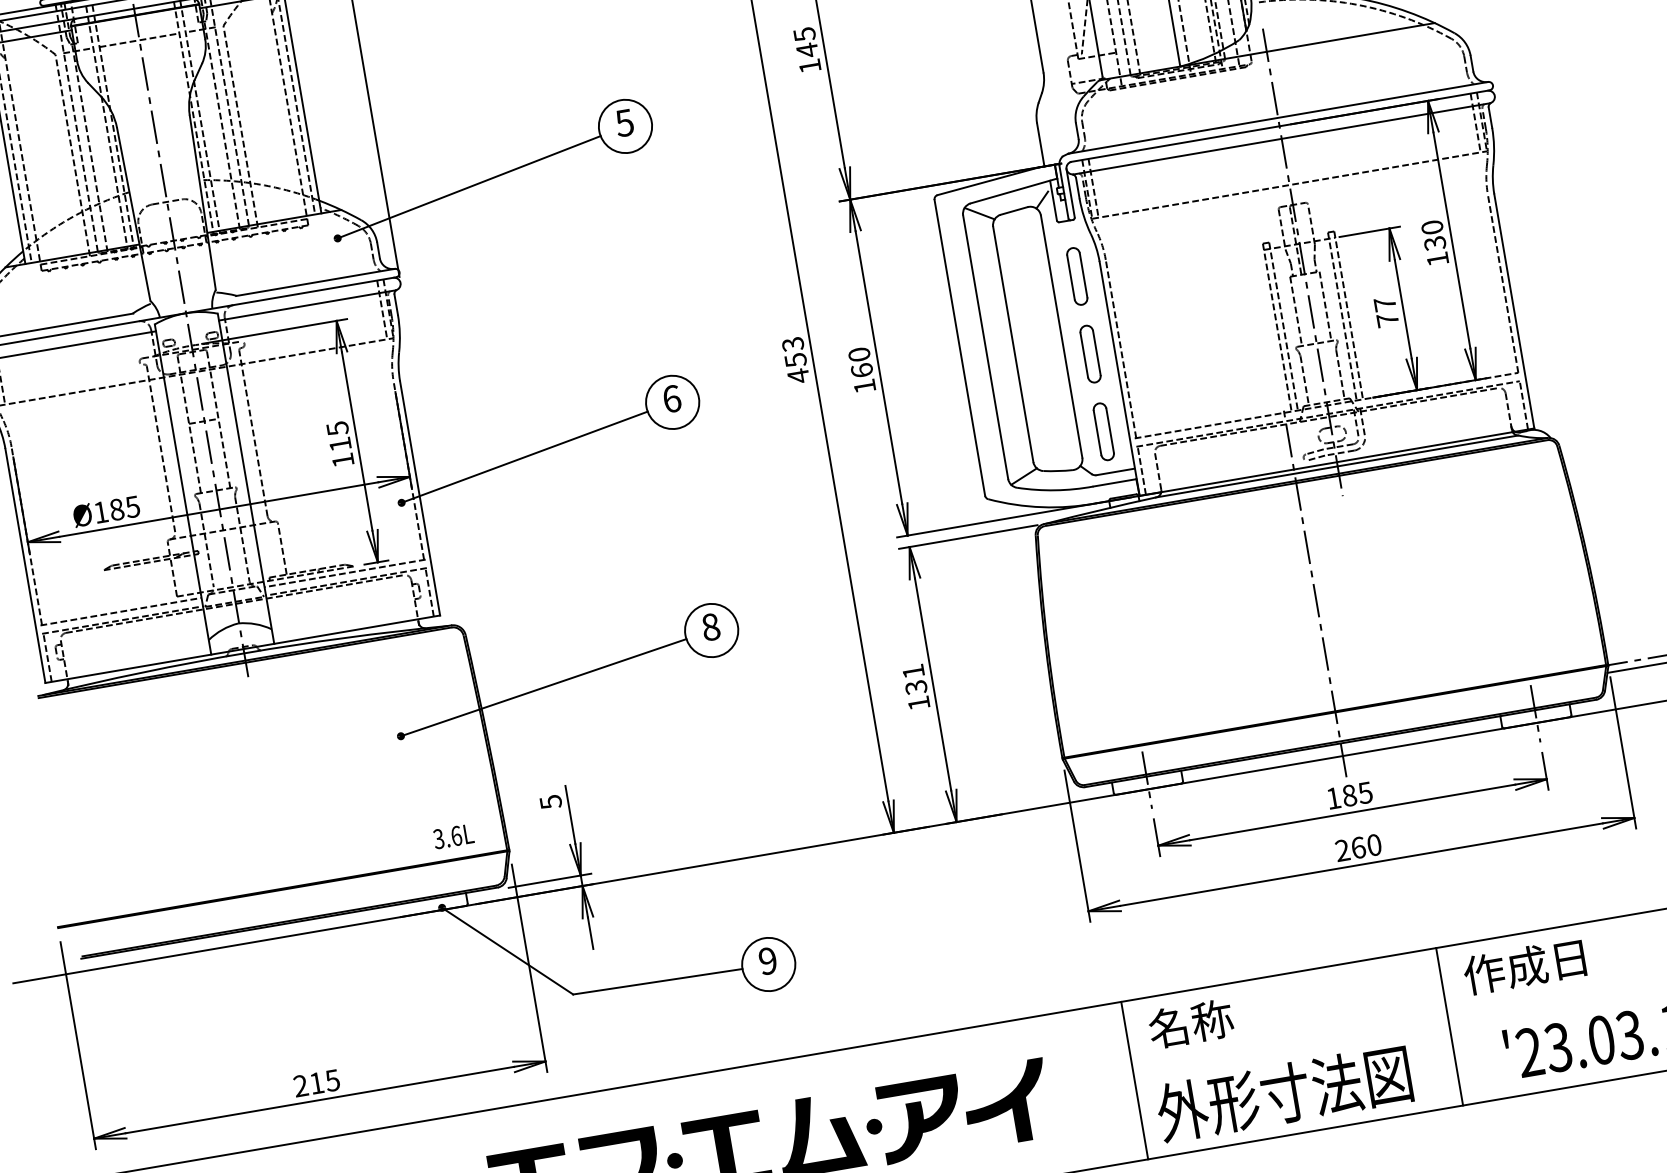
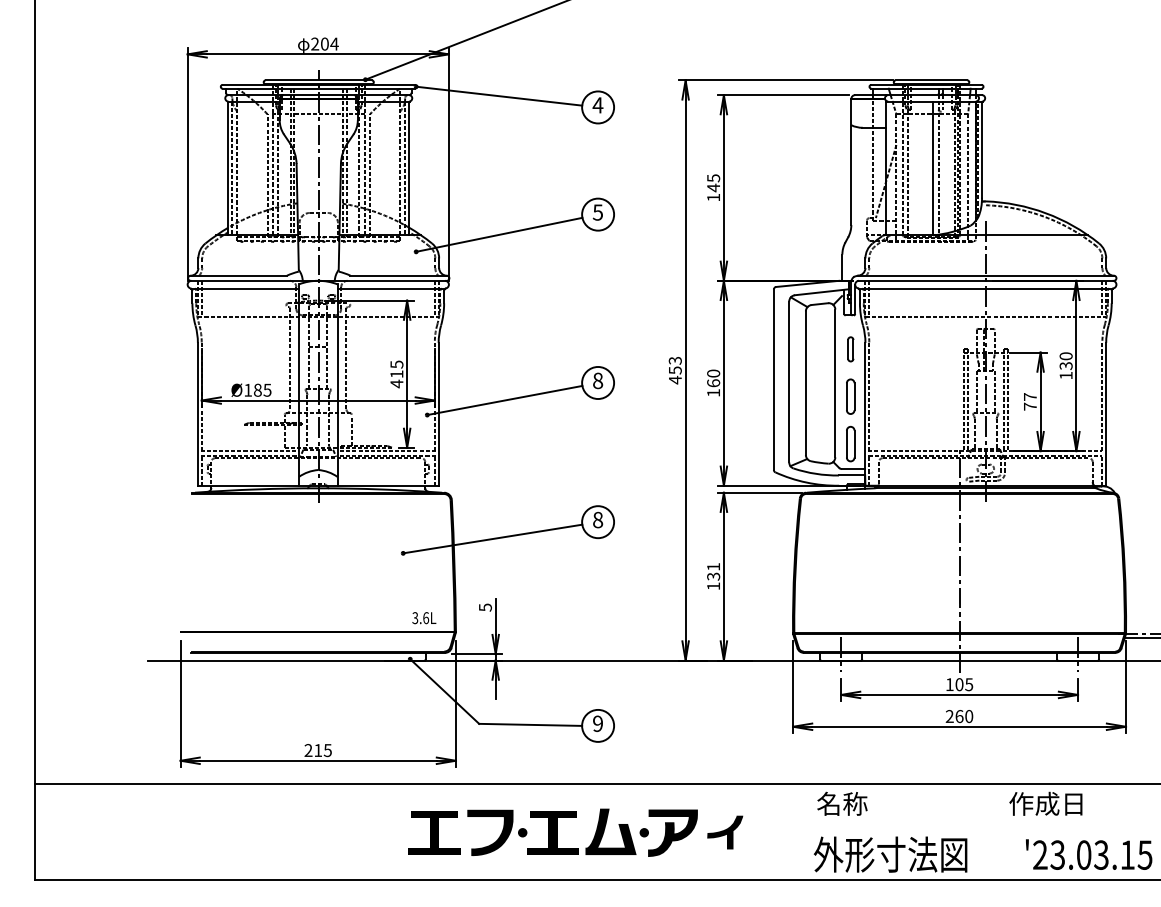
part: (1077, 276) -> (850, 349), size x0.7
text: (672, 398) -> (598, 380), 6 -> 8
text: (342, 459) -> (396, 383), 115 -> 415
text: (1349, 795) -> (959, 684), 185 -> 105
line: (1449, 1026) -> (995, 831), removed
line: (1135, 1080) -> (803, 831), removed
part: (1005, 1103) -> (724, 832), size x0.7

